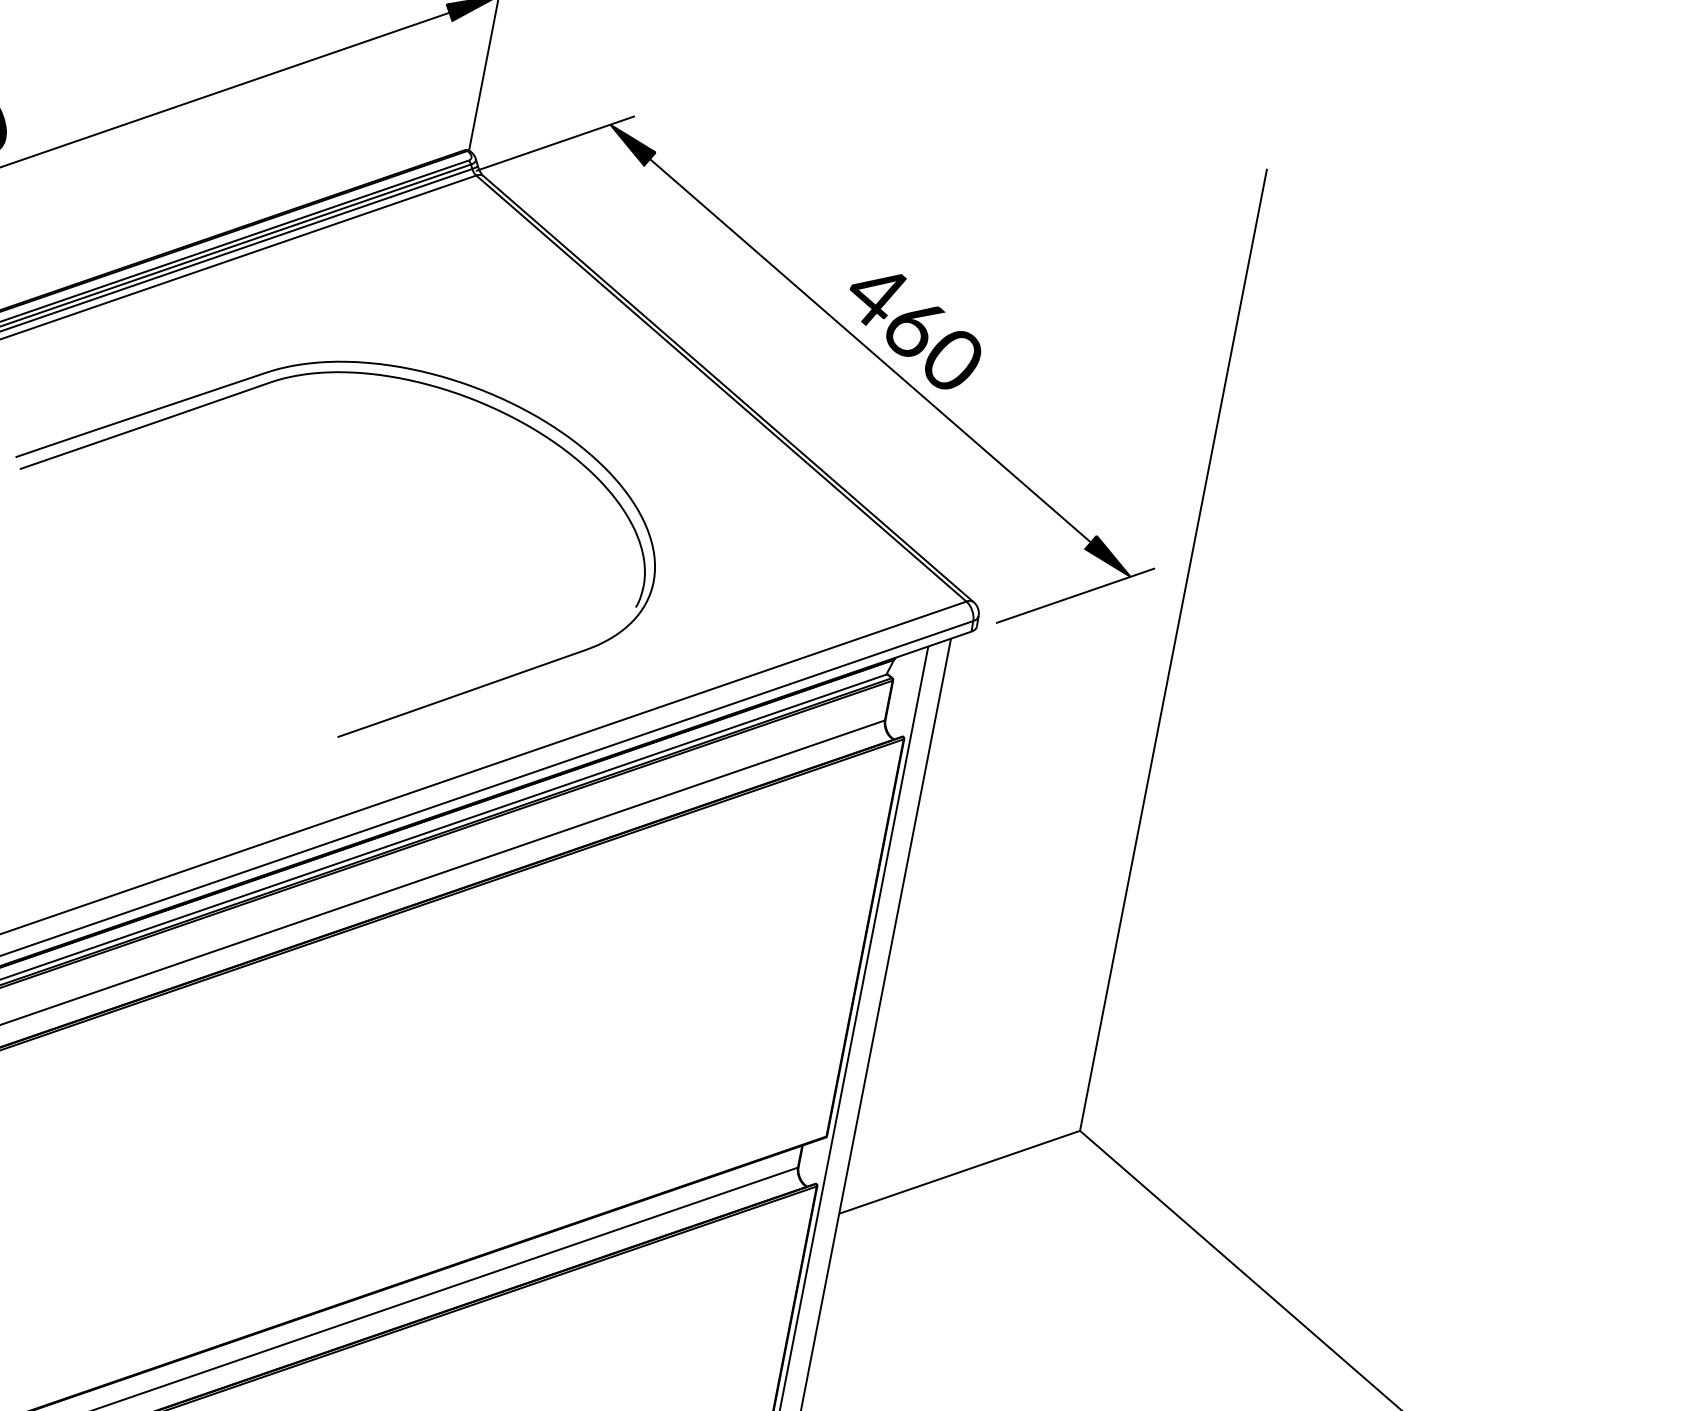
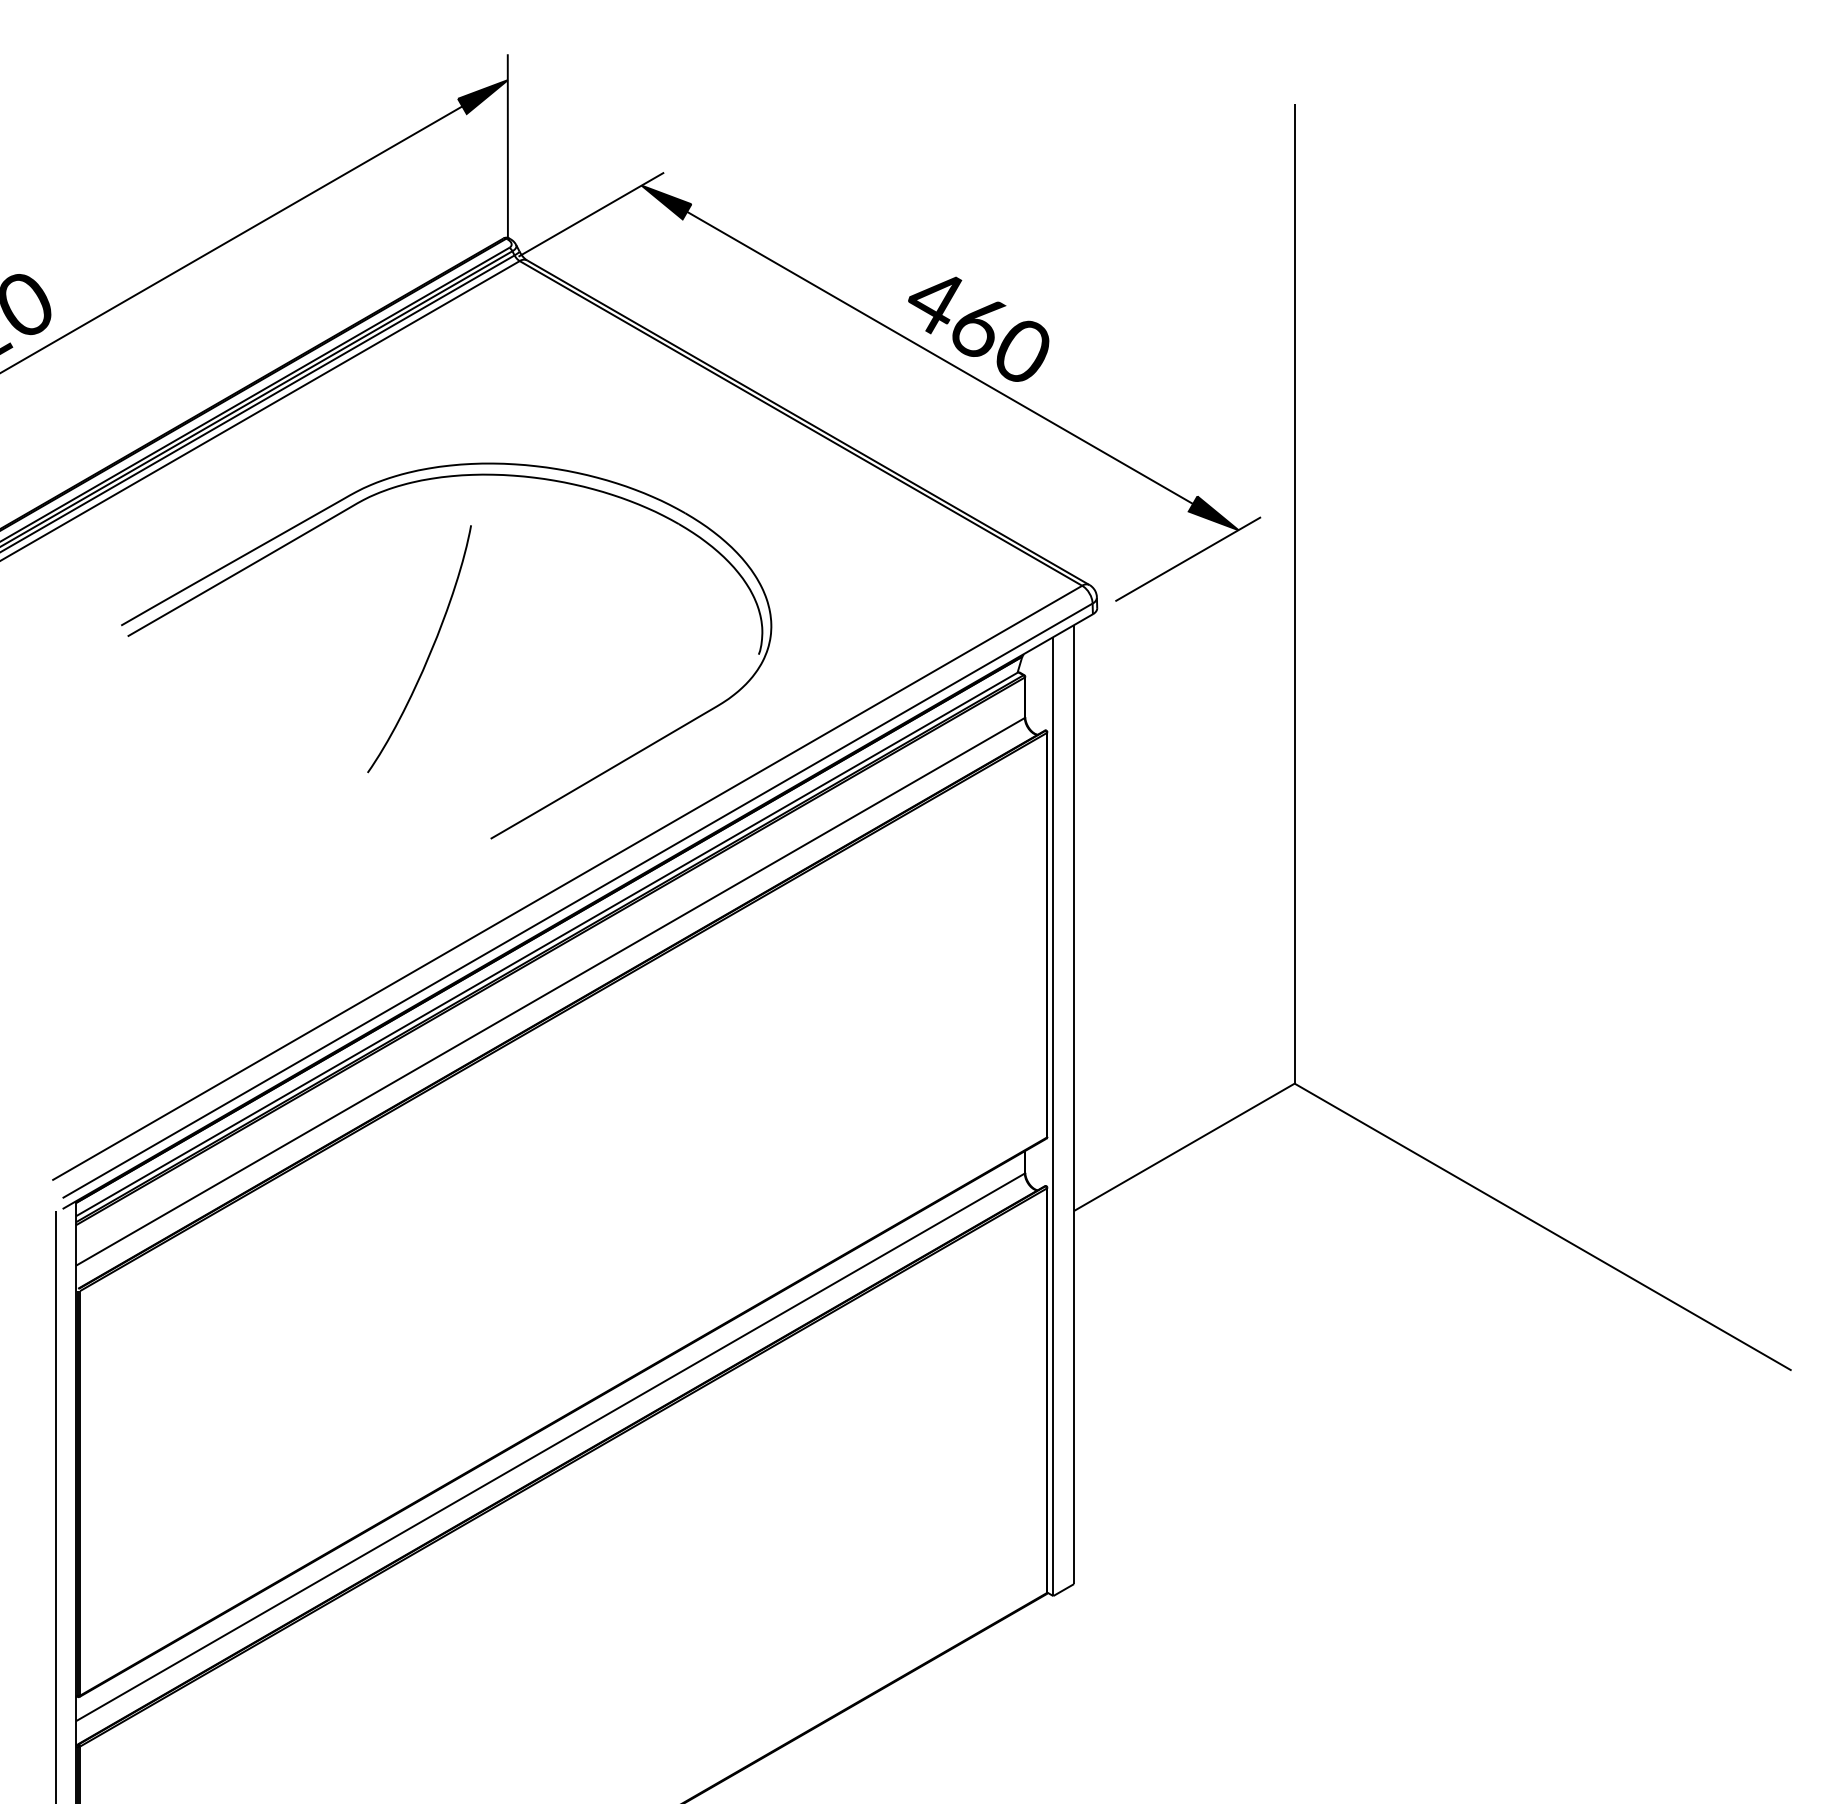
part: (311, 544) -> (428, 654), added

